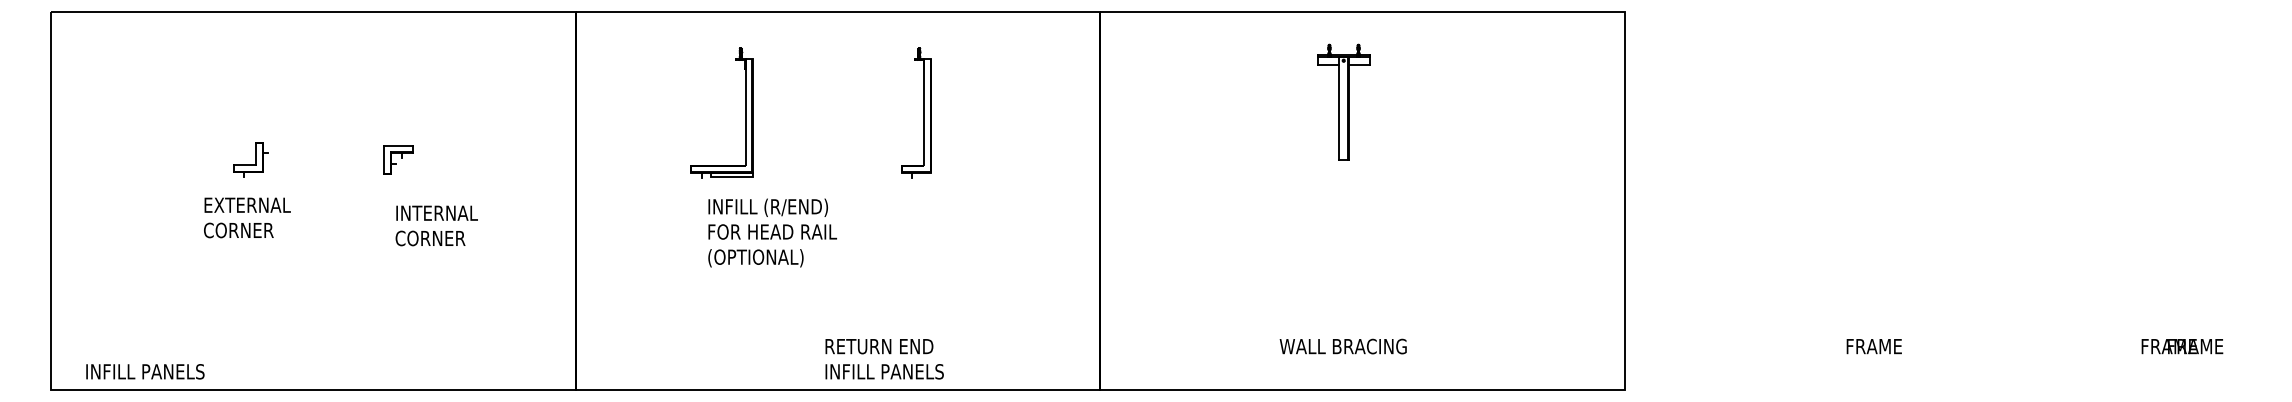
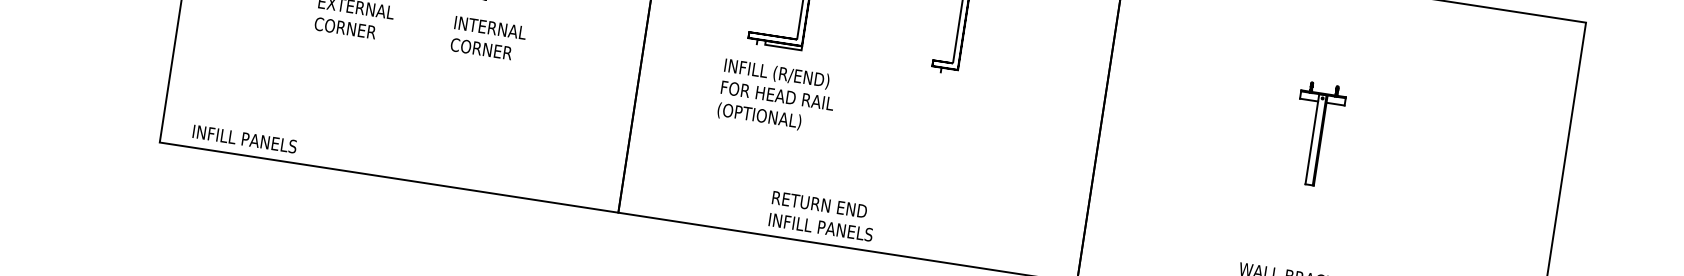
part: (1343, 101) -> (1317, 134), moved
text: (436, 225) -> (488, 38), moved
text: (772, 232) -> (777, 96), moved
text: (884, 359) -> (822, 216), moved

